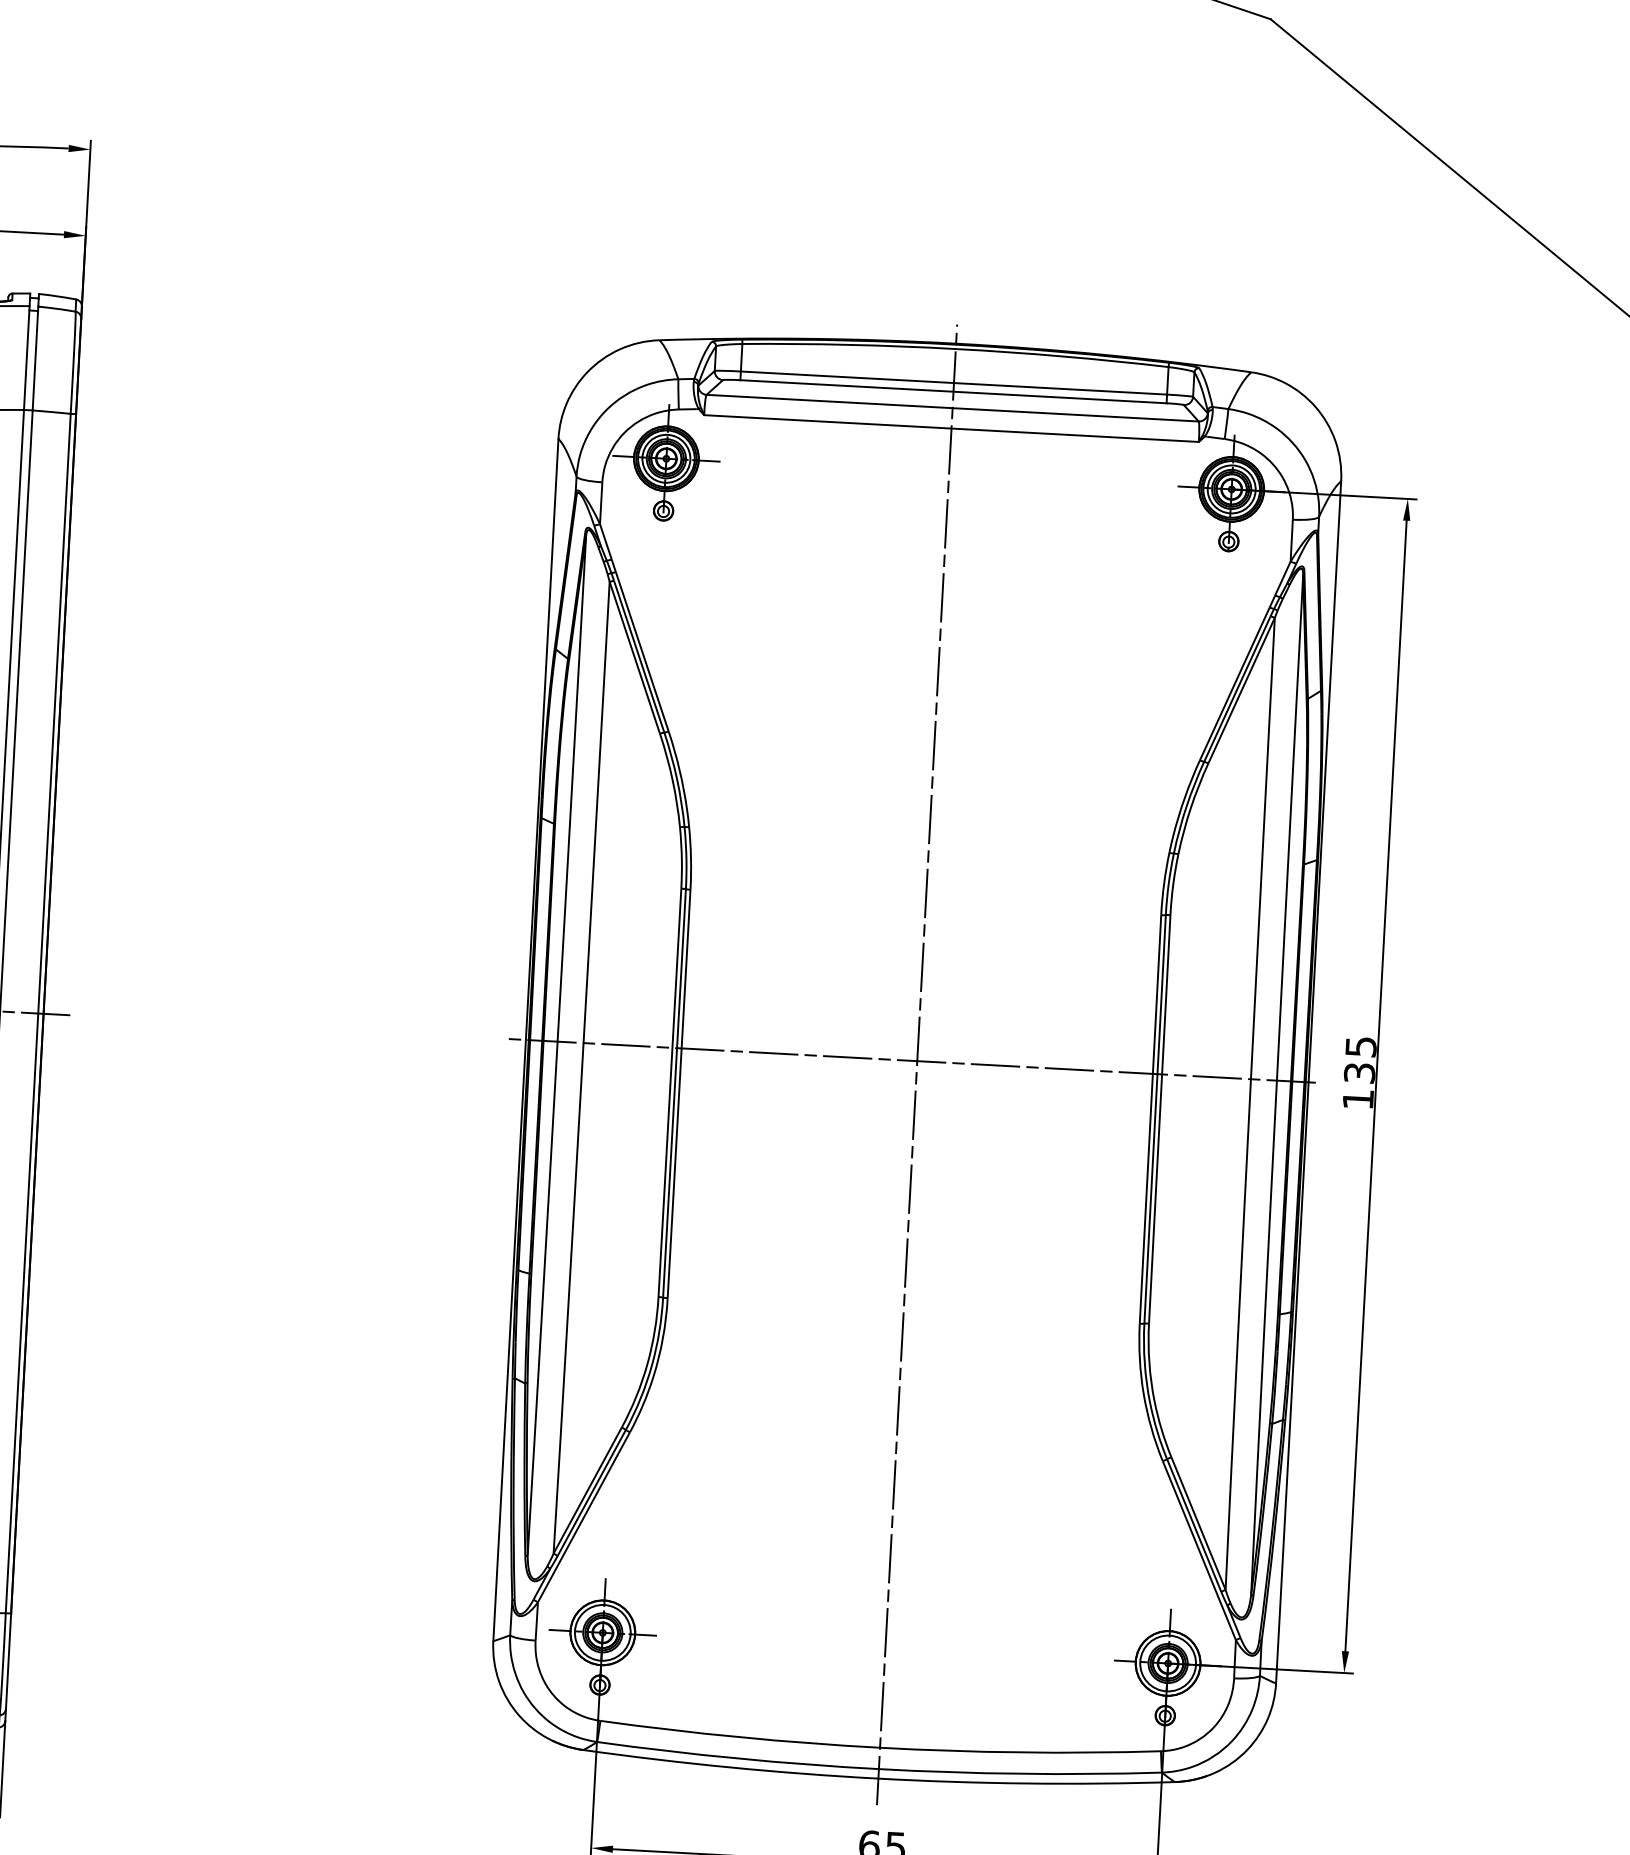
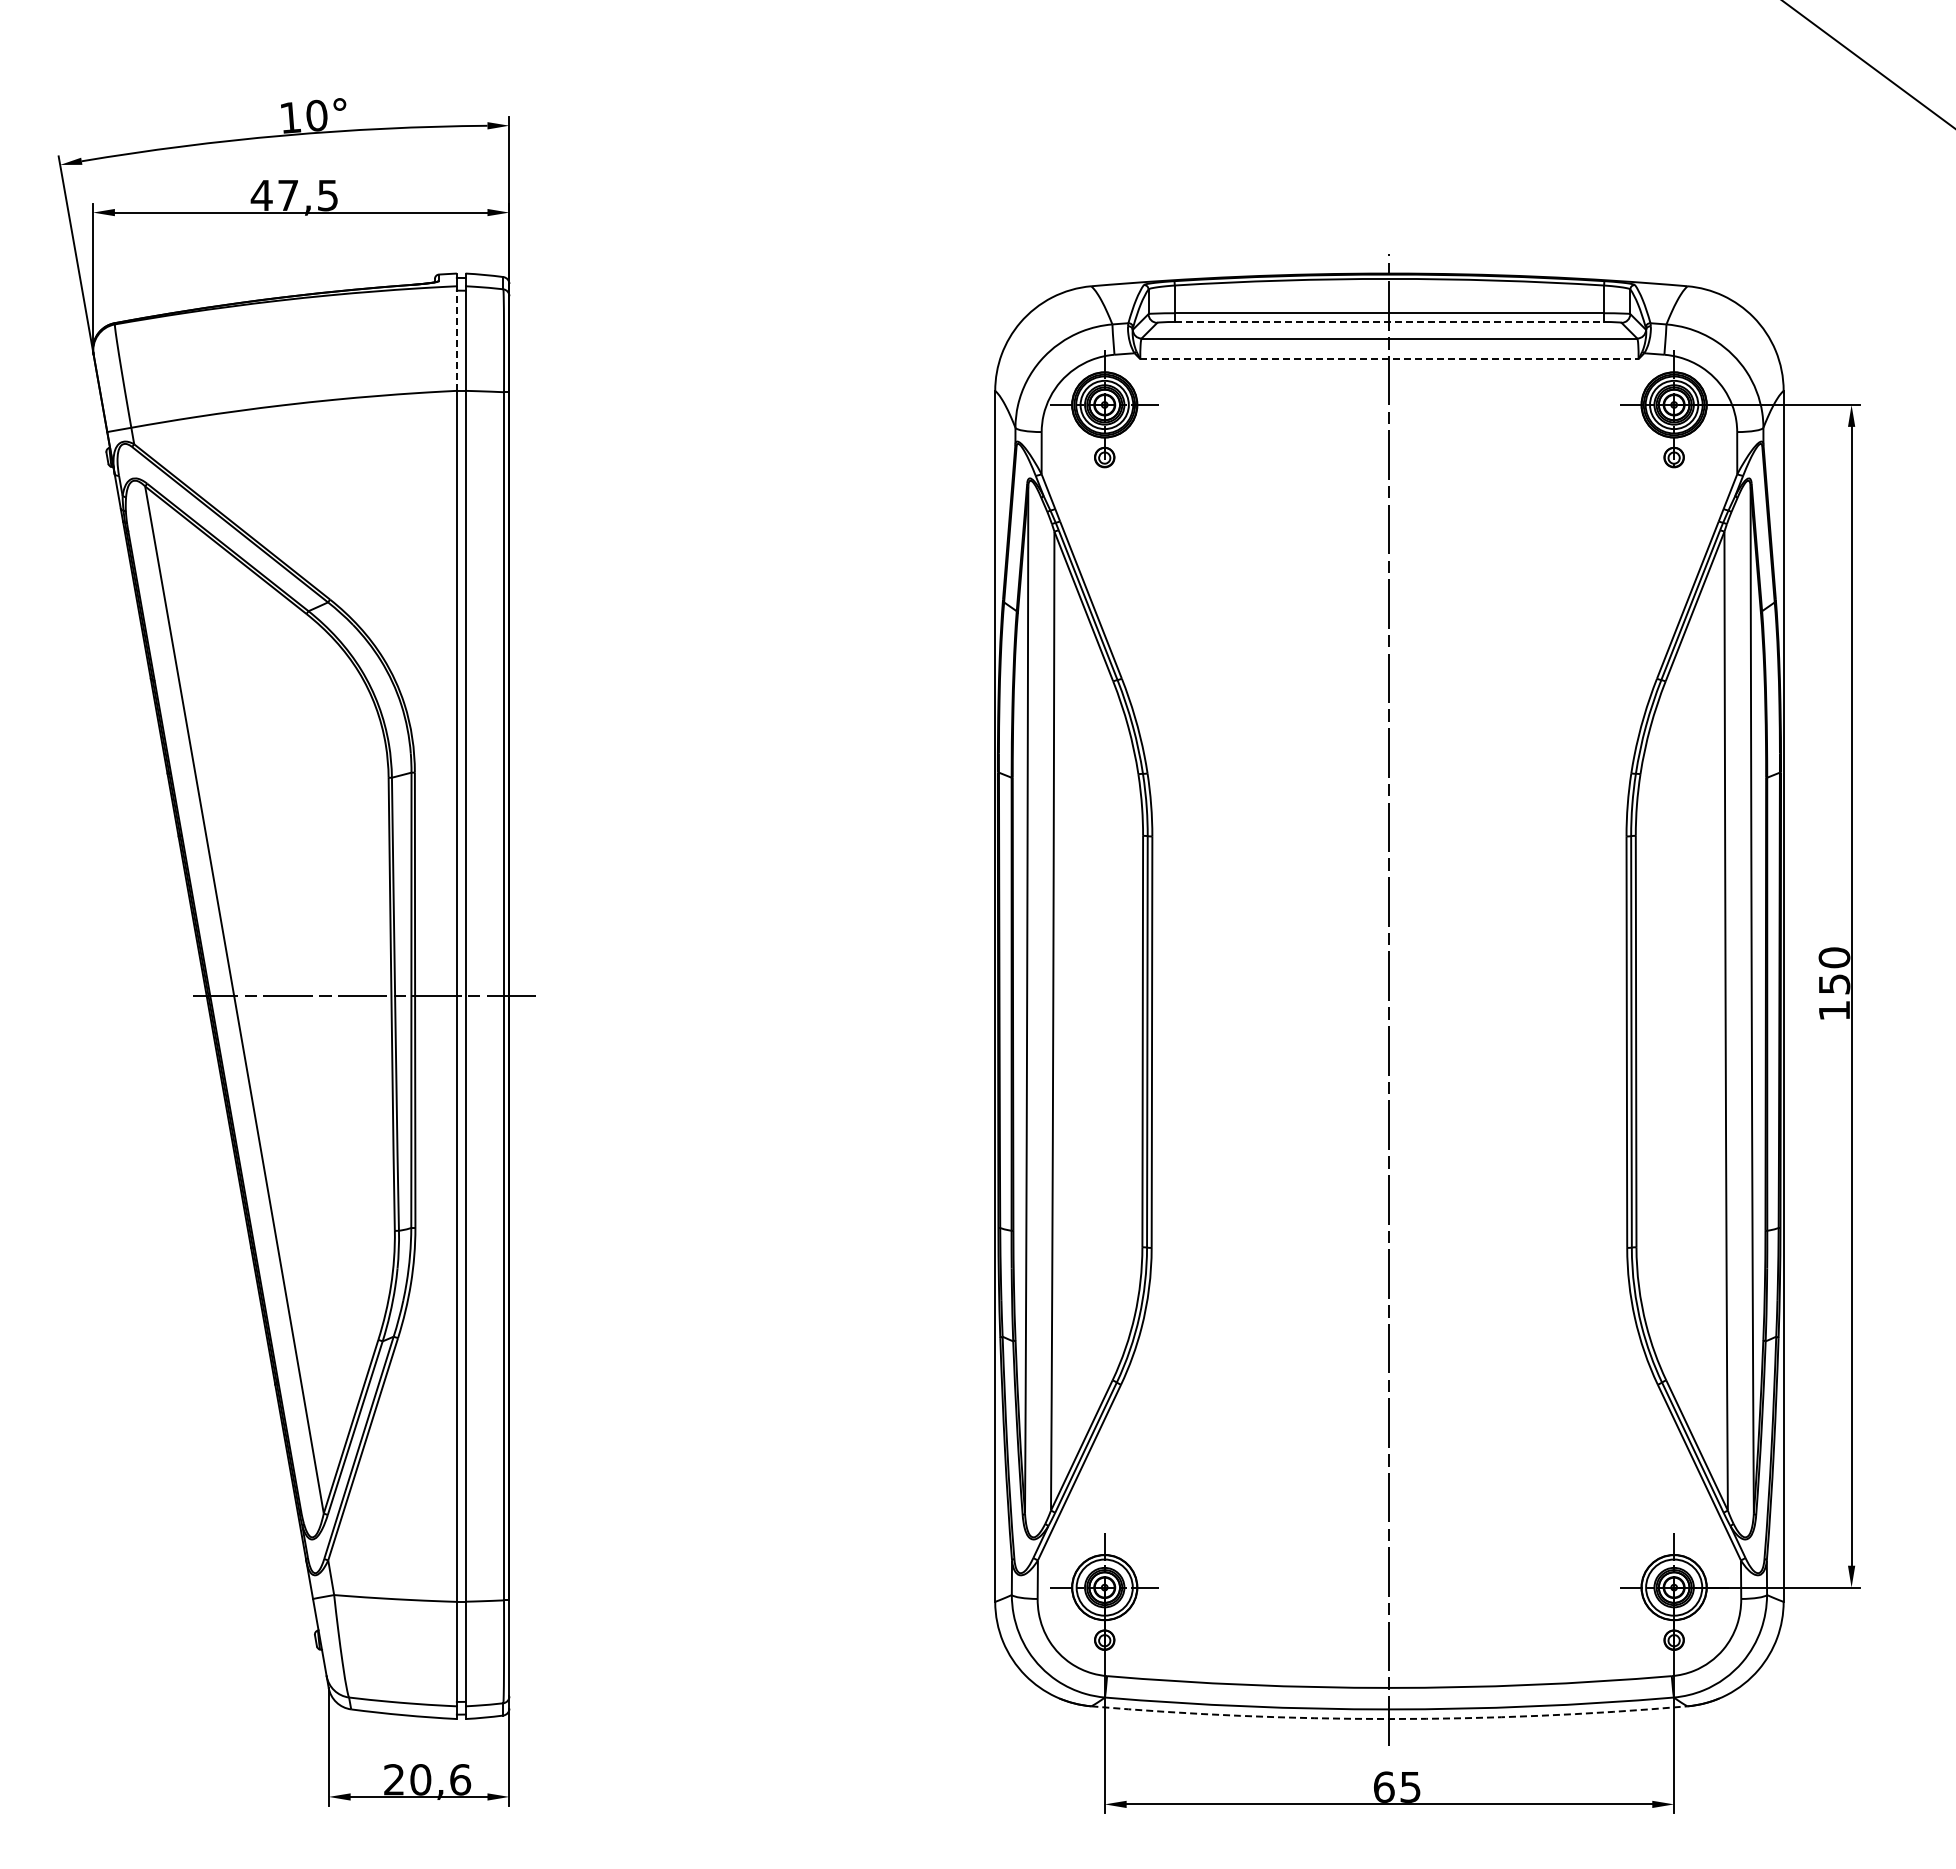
line: (26, 357) -> (456, 338), solid -> dashed
line: (953, 391) -> (1389, 321), solid -> dashed
line: (951, 428) -> (1389, 359), solid -> dashed
text: (1360, 1059) -> (1834, 970), 135 -> 150
line: (911, 1061) -> (1383, 996), removed
arc: (878, 1779) -> (1389, 1719), solid -> dashed

